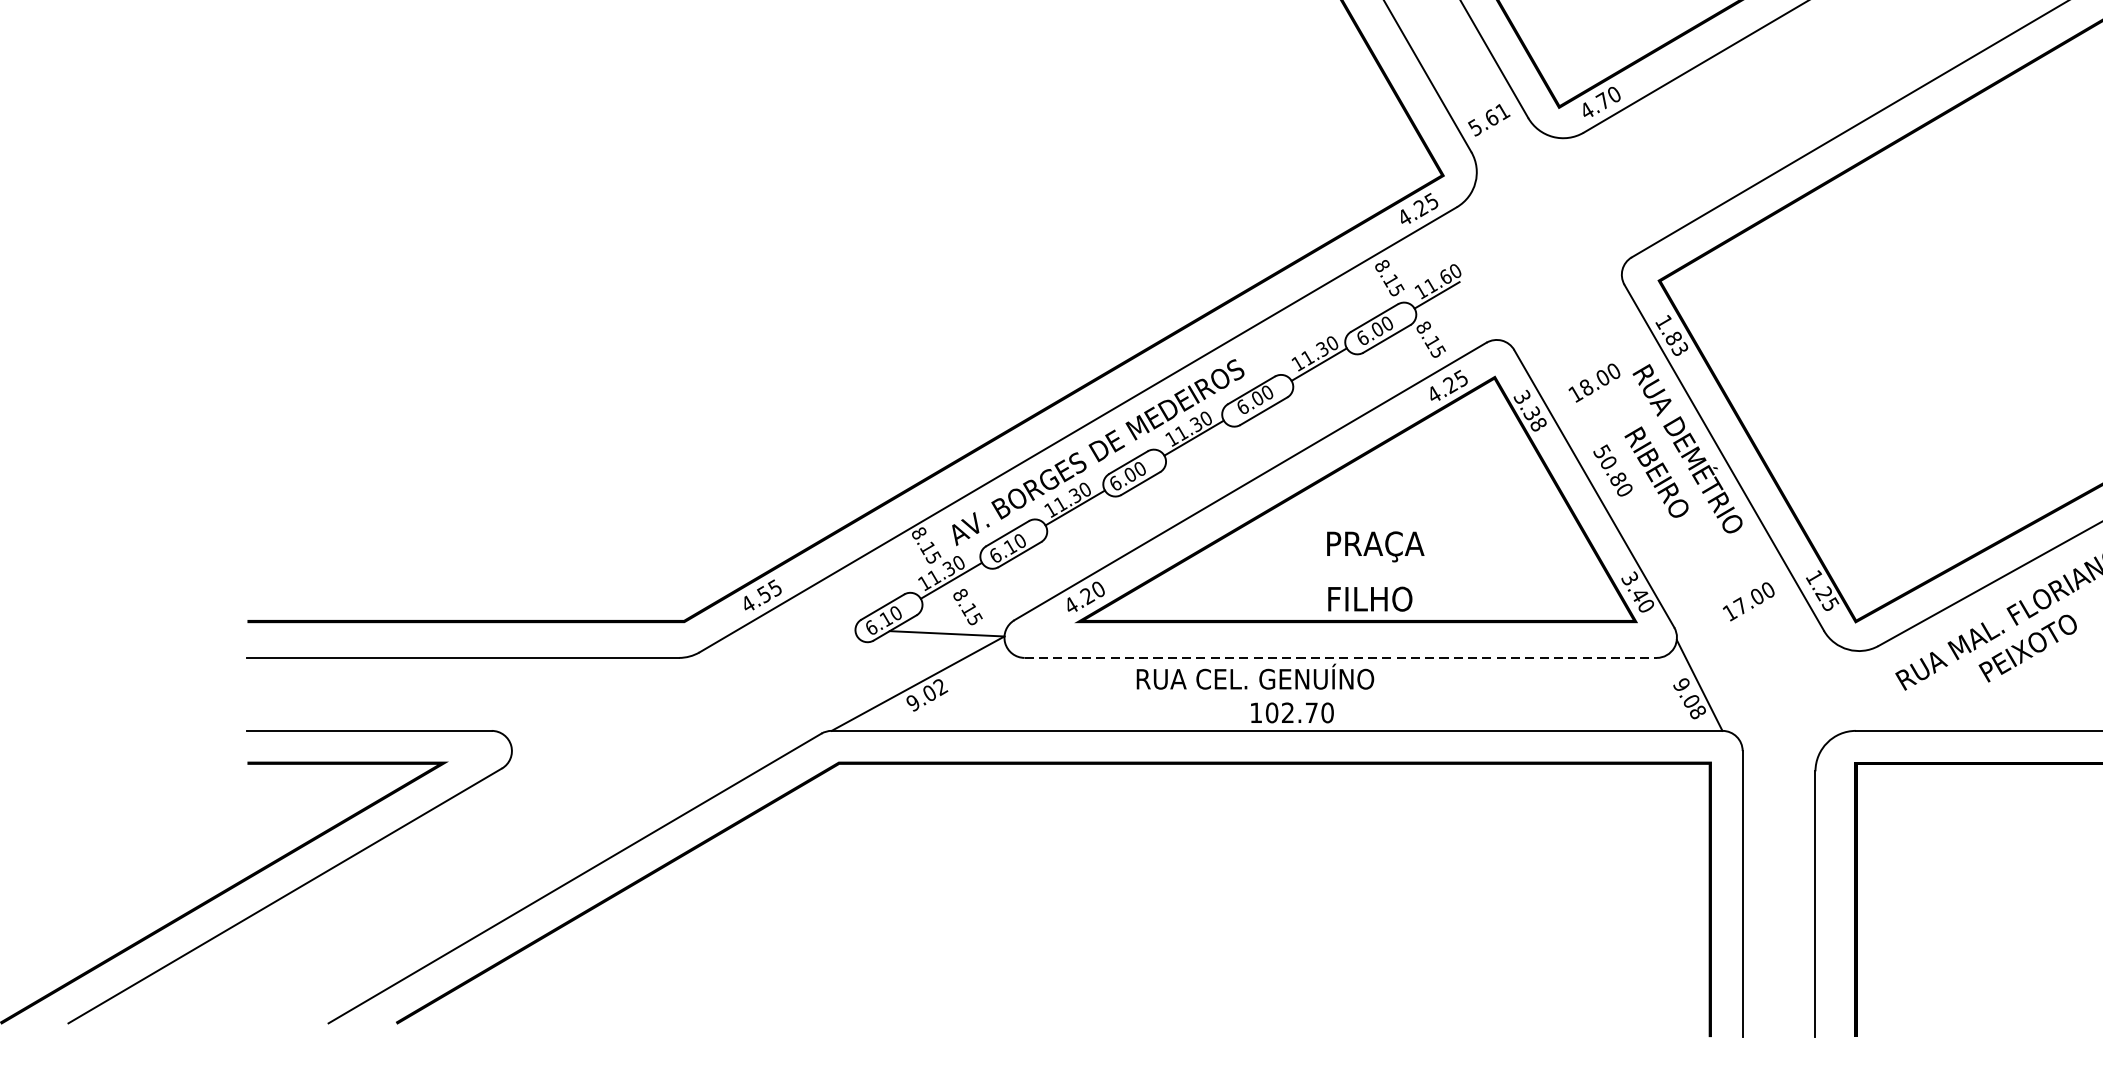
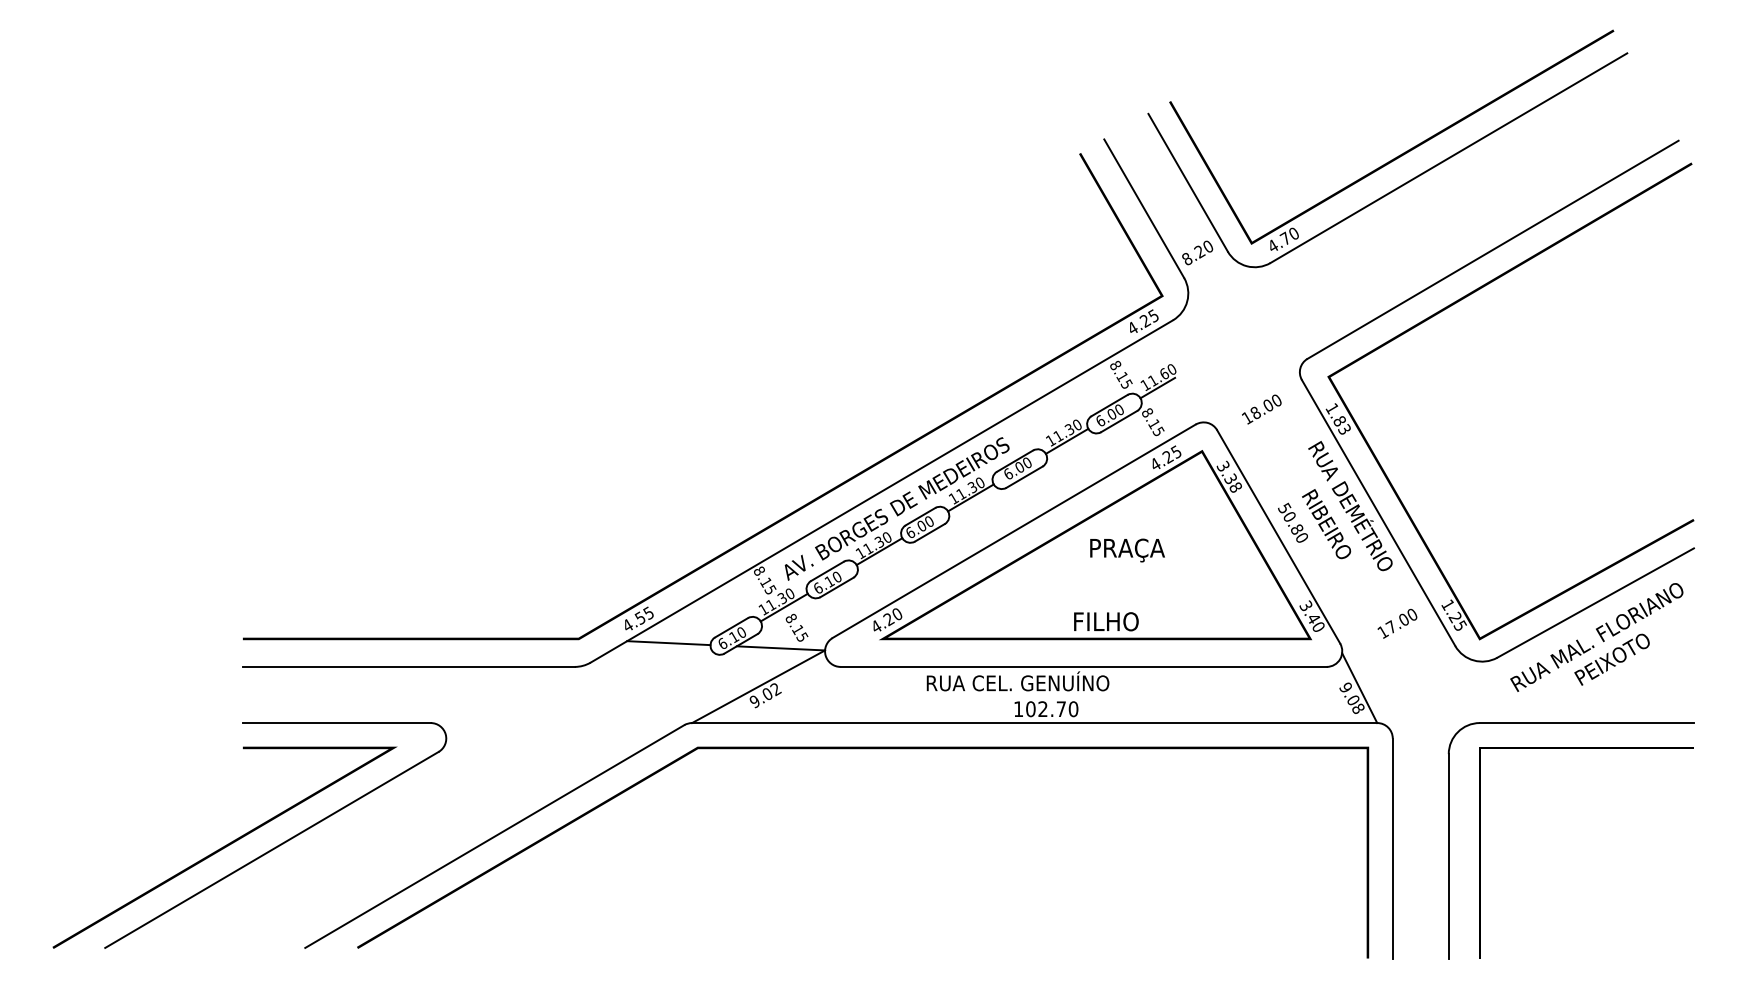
text: (1488, 119) -> (1197, 252), 5.61 -> 8.20
text: (1594, 383) -> (1261, 409), moved
text: (1375, 546) -> (1127, 550), moved
line: (800, 627) -> (668, 643), added
line: (1341, 657) -> (1084, 666), dashed -> solid

